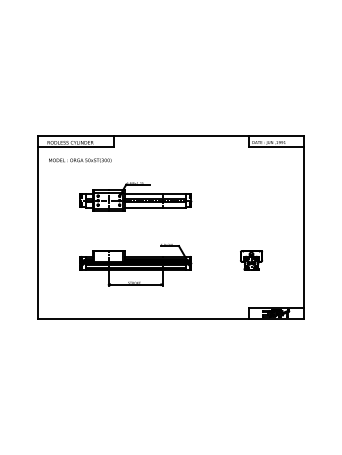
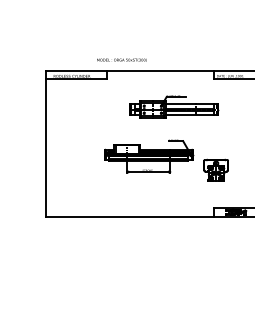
text: (80, 160) -> (122, 60), moved
part: (135, 196) -> (174, 106), moved
part: (251, 260) -> (216, 170), size x1.4
part: (135, 265) -> (148, 156), moved

